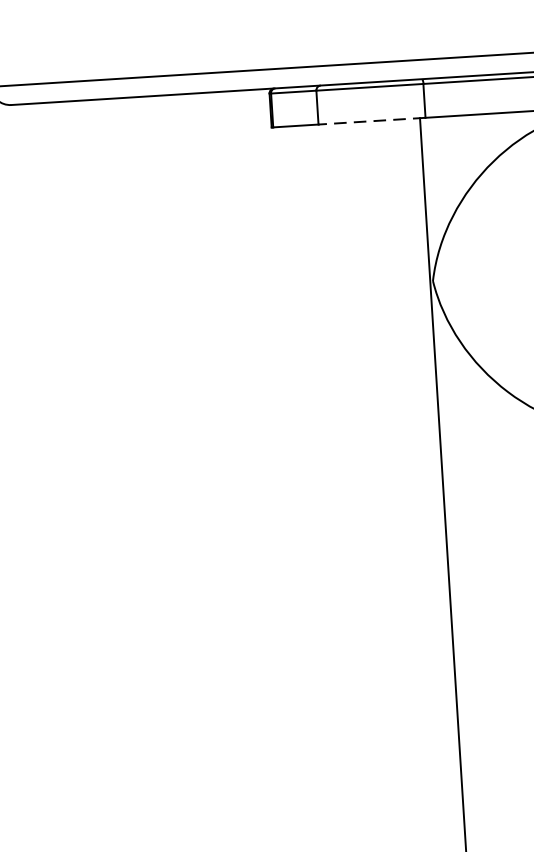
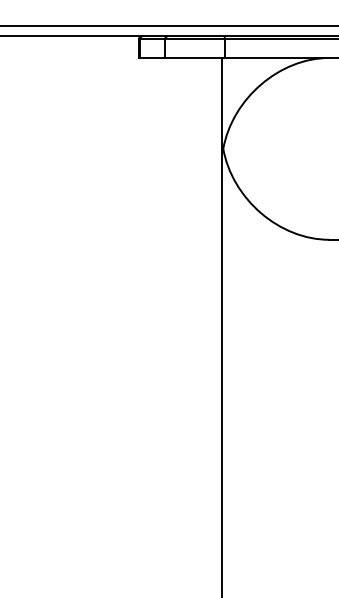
line: (372, 120) -> (195, 57), dashed -> solid

